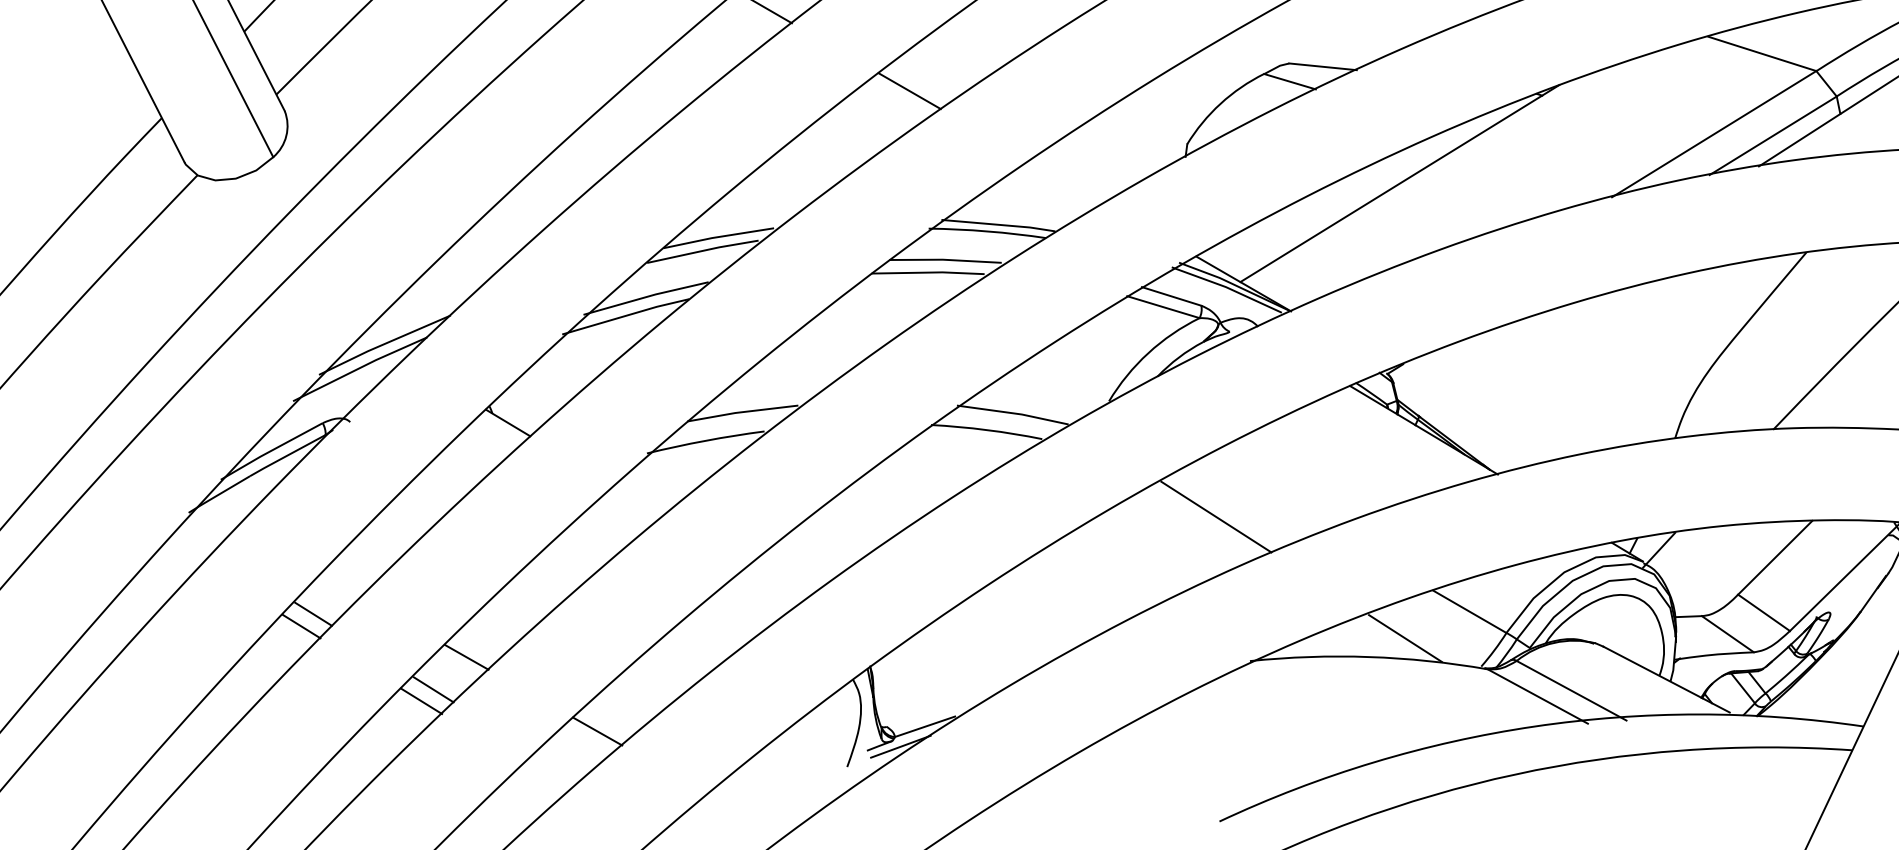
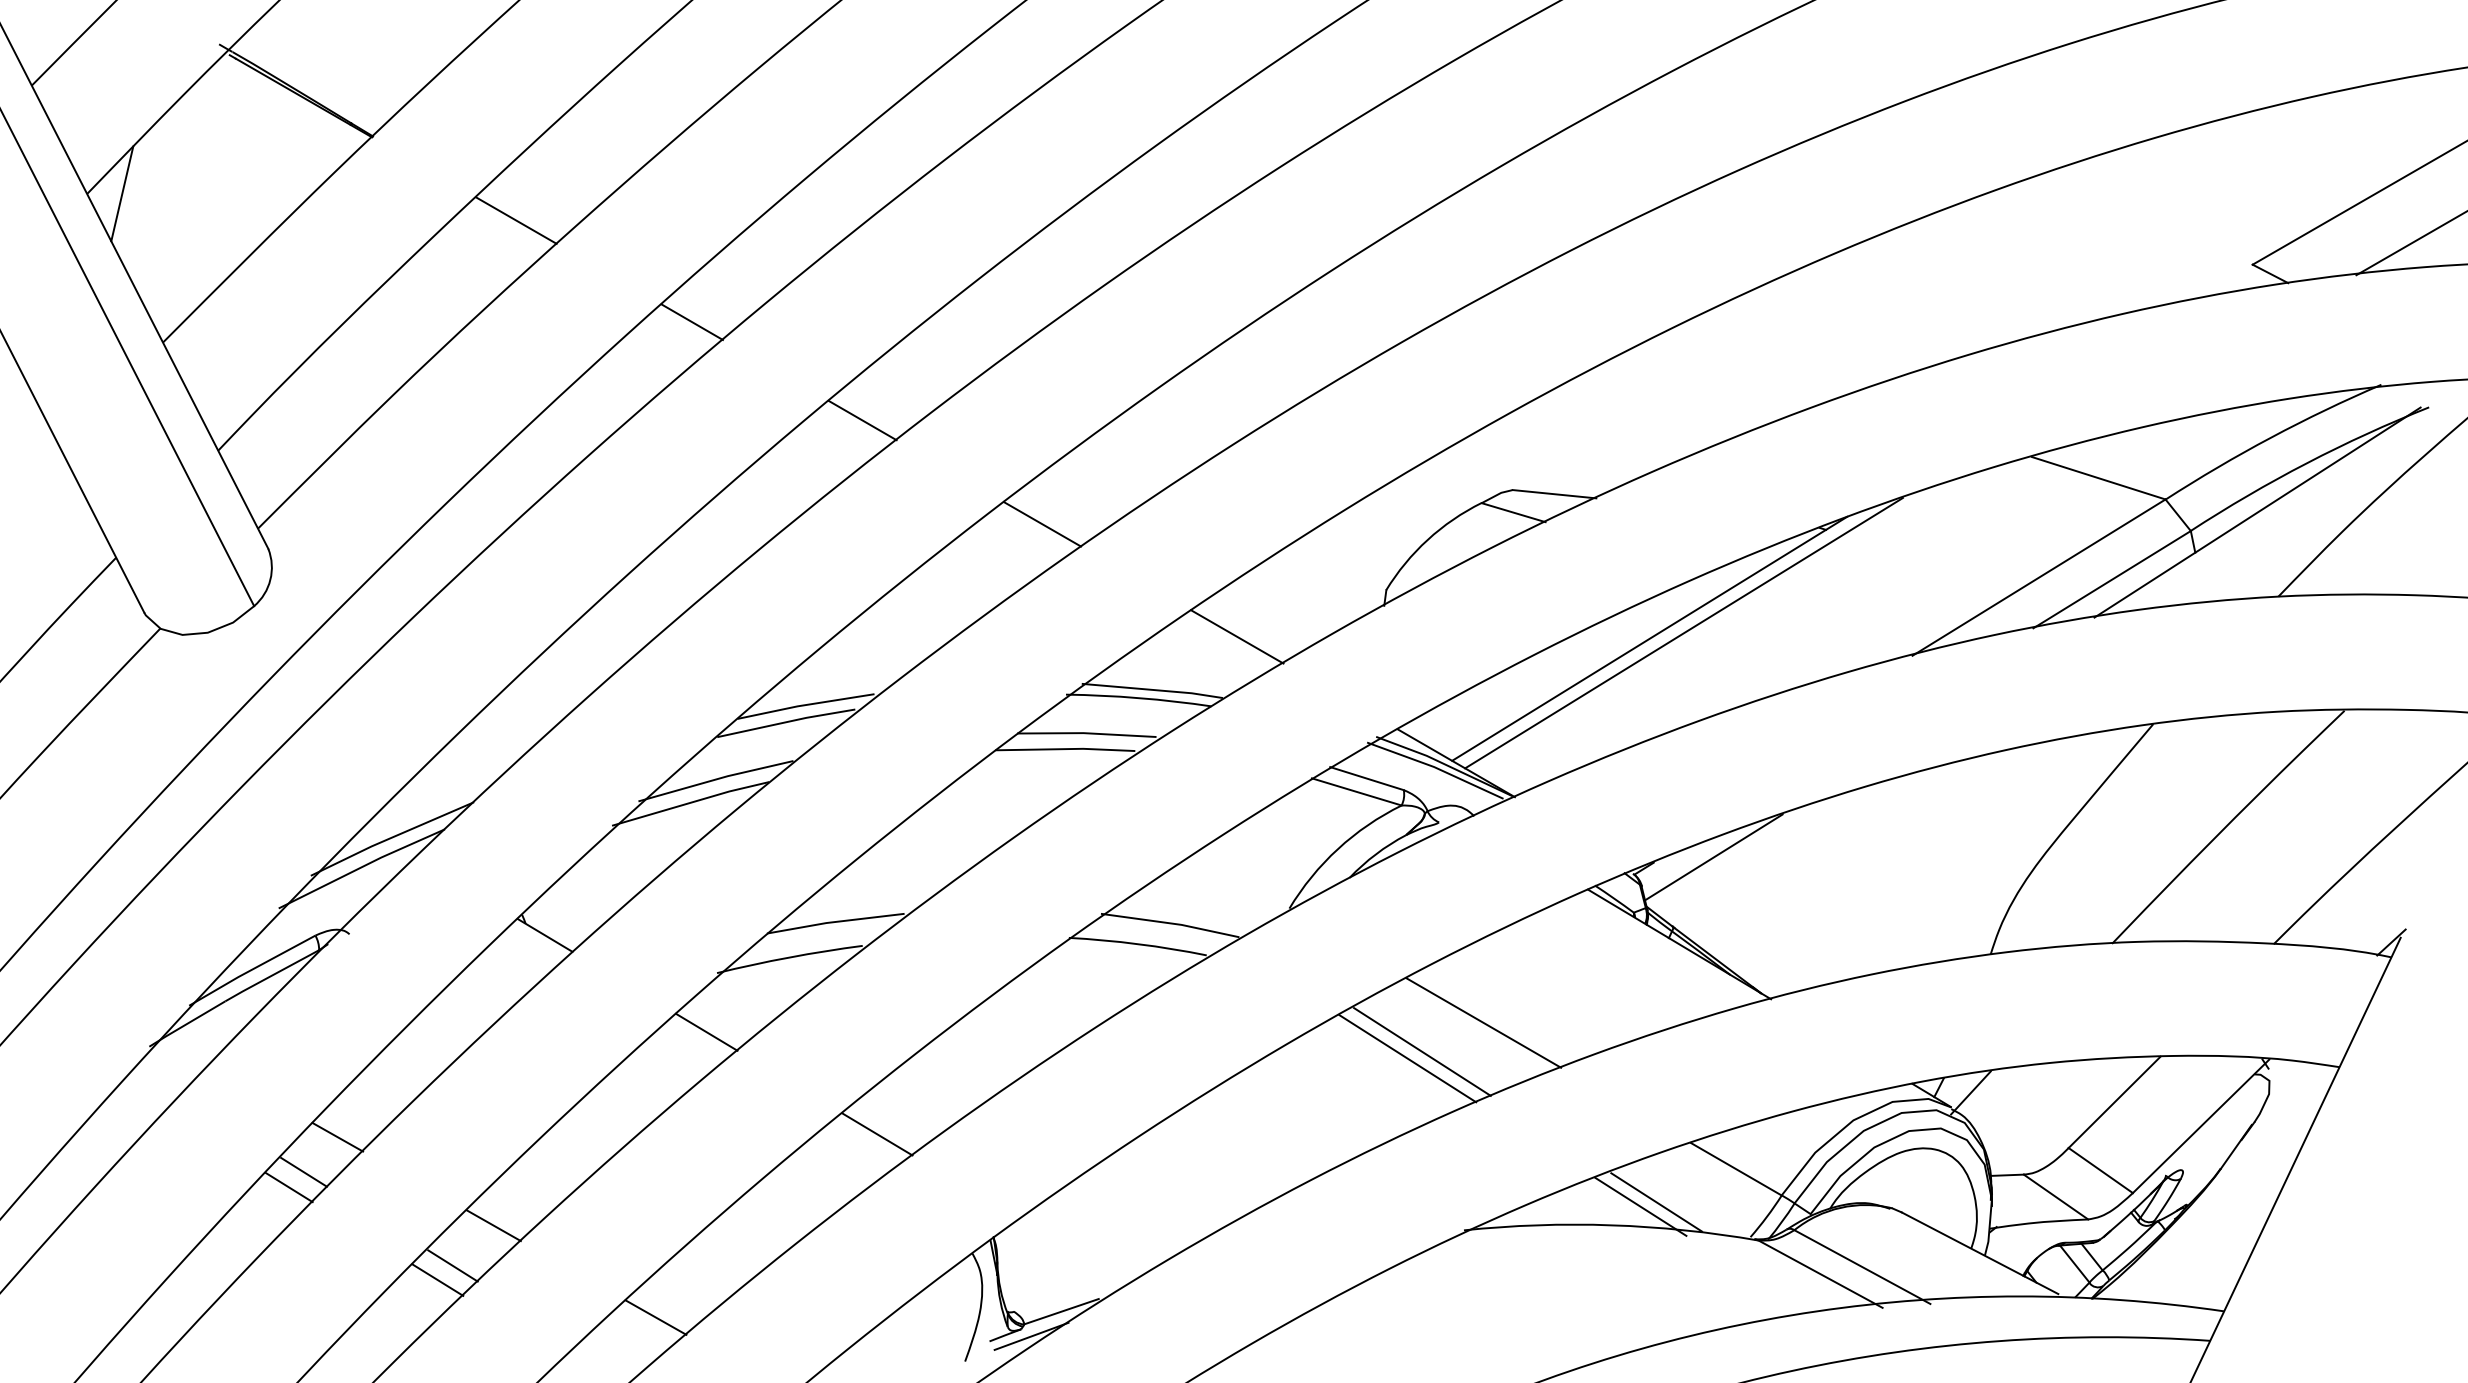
line: (1427, 179) -> (1683, 633), added
line: (1067, 181) -> (1237, 636), added
line: (1451, 360) -> (1713, 857), added
line: (1265, 493) -> (1483, 1022), added
line: (638, 500) -> (706, 1031), added
line: (1204, 522) -> (1407, 1058), added
line: (776, 583) -> (877, 1134), added
line: (340, 585) -> (337, 1136), added
line: (1392, 641) -> (1640, 1206), added

